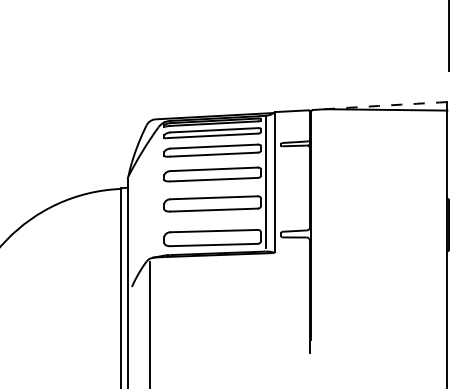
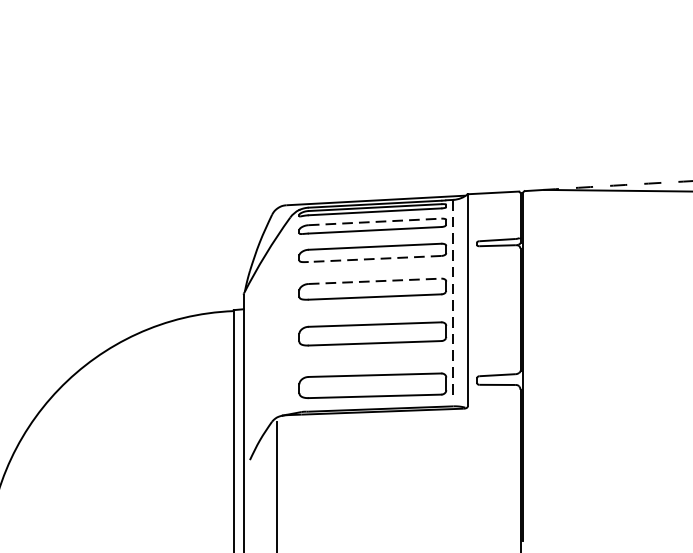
line: (214, 130) -> (375, 222), solid -> dashed
line: (214, 154) -> (375, 258), solid -> dashed
line: (214, 169) -> (375, 281), solid -> dashed
line: (265, 182) -> (453, 301), solid -> dashed

